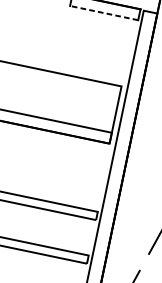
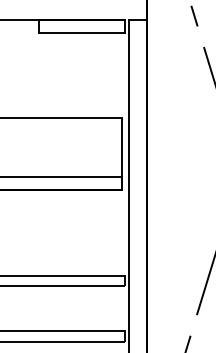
line: (103, 13) -> (81, 33), dashed -> solid

